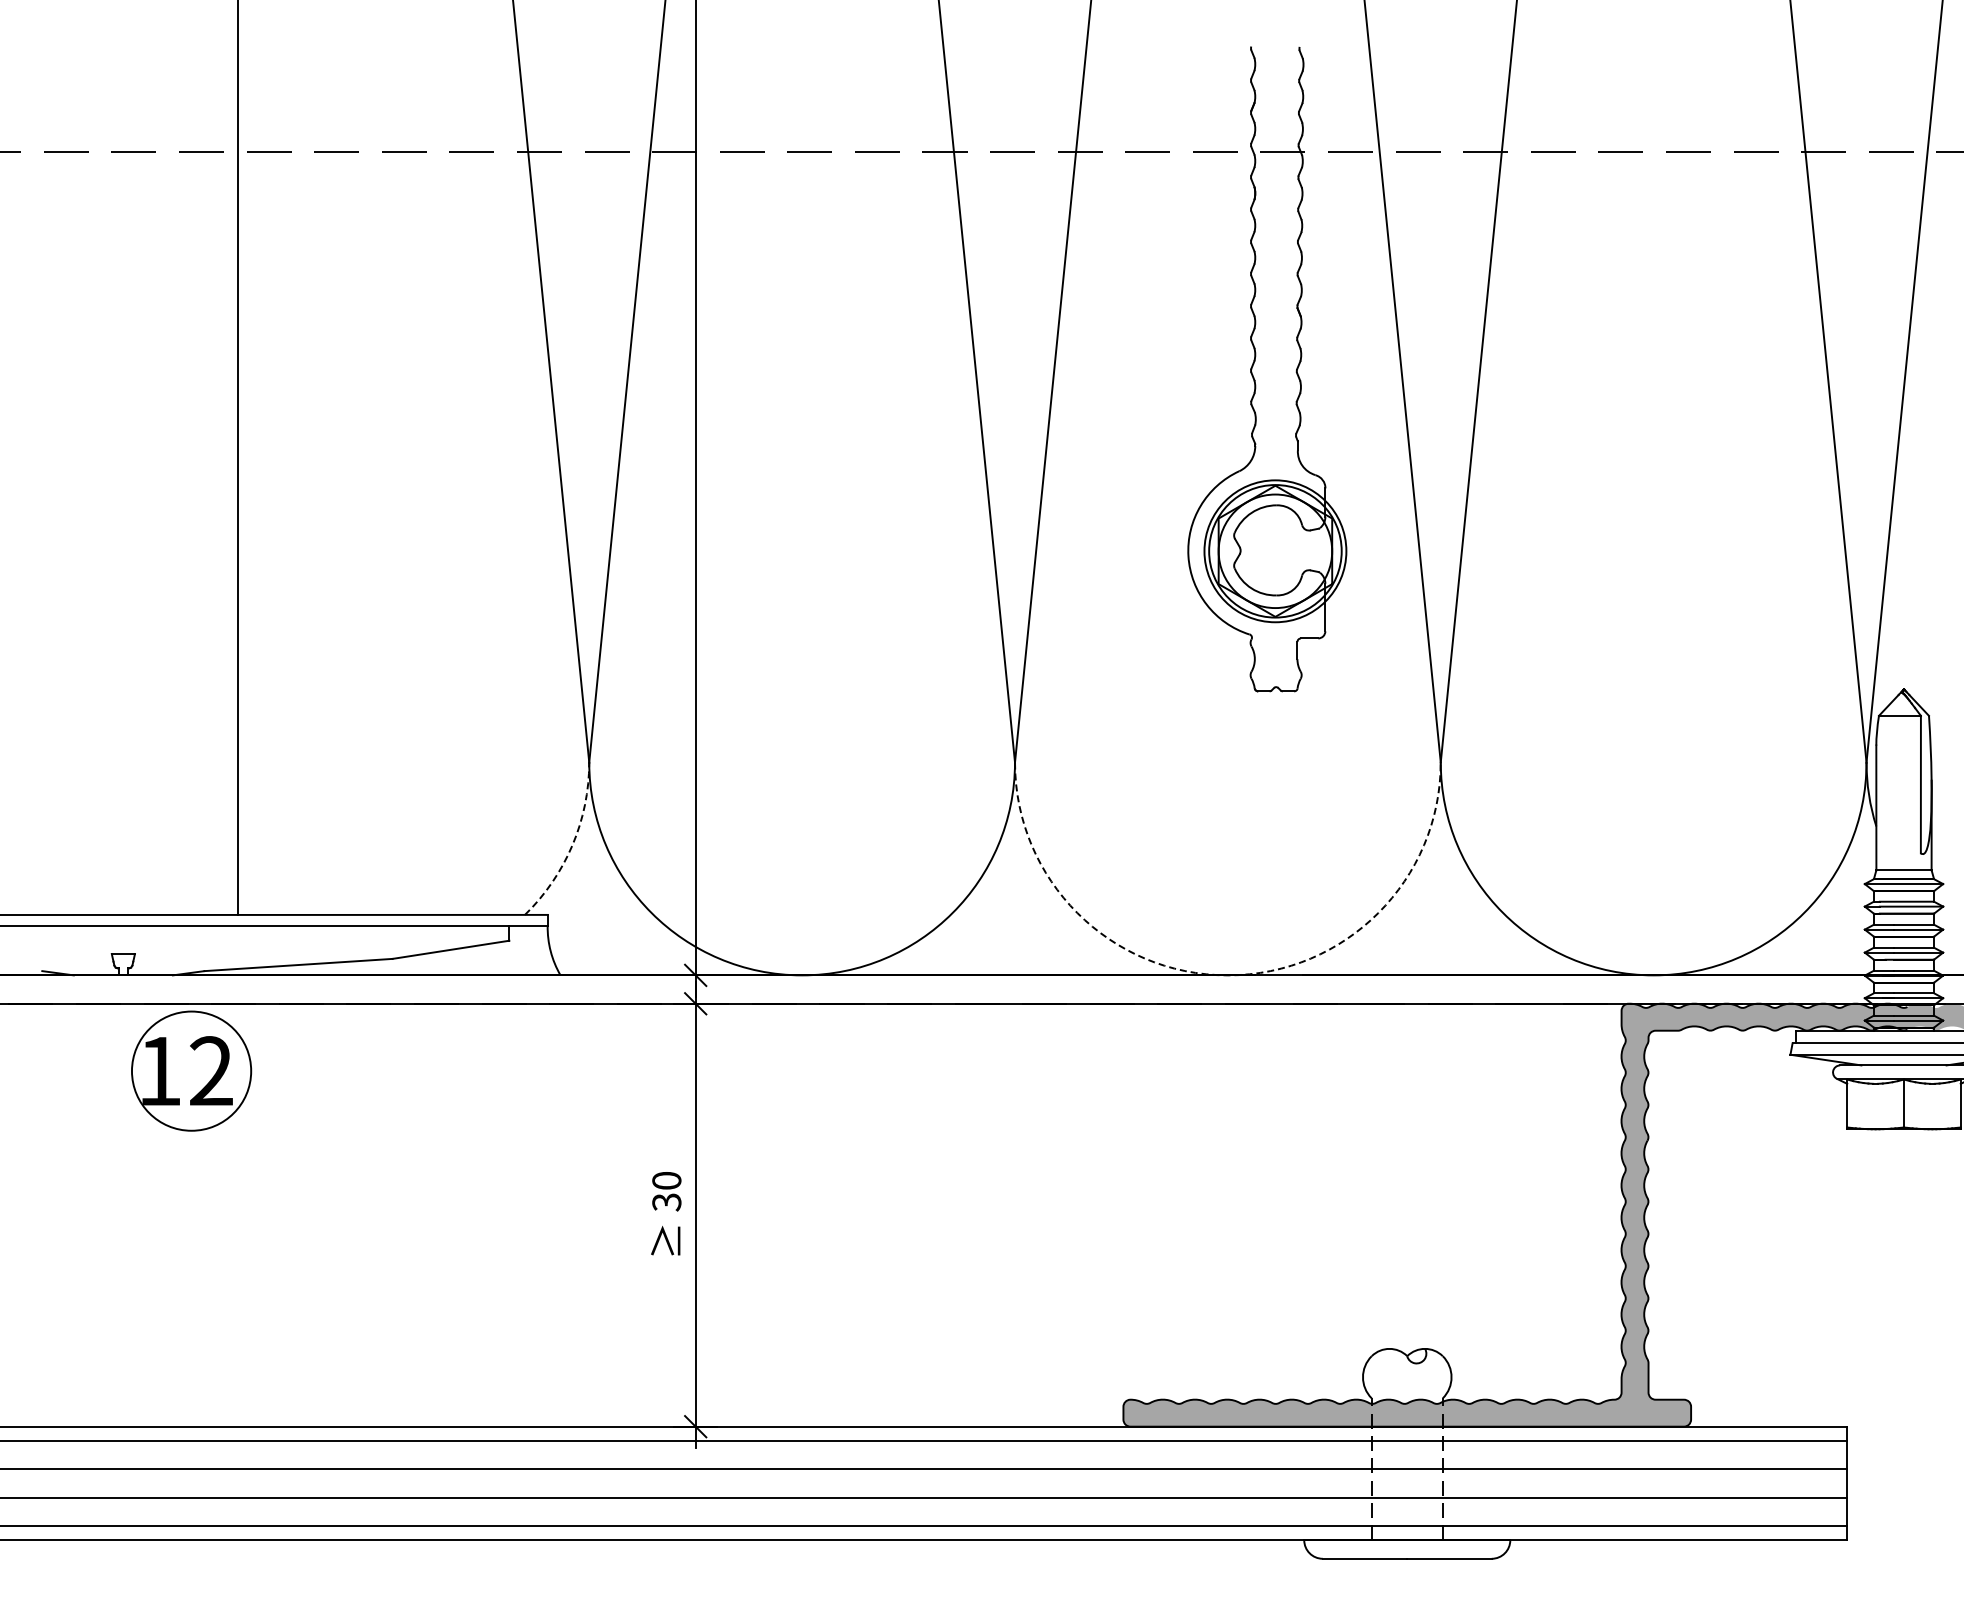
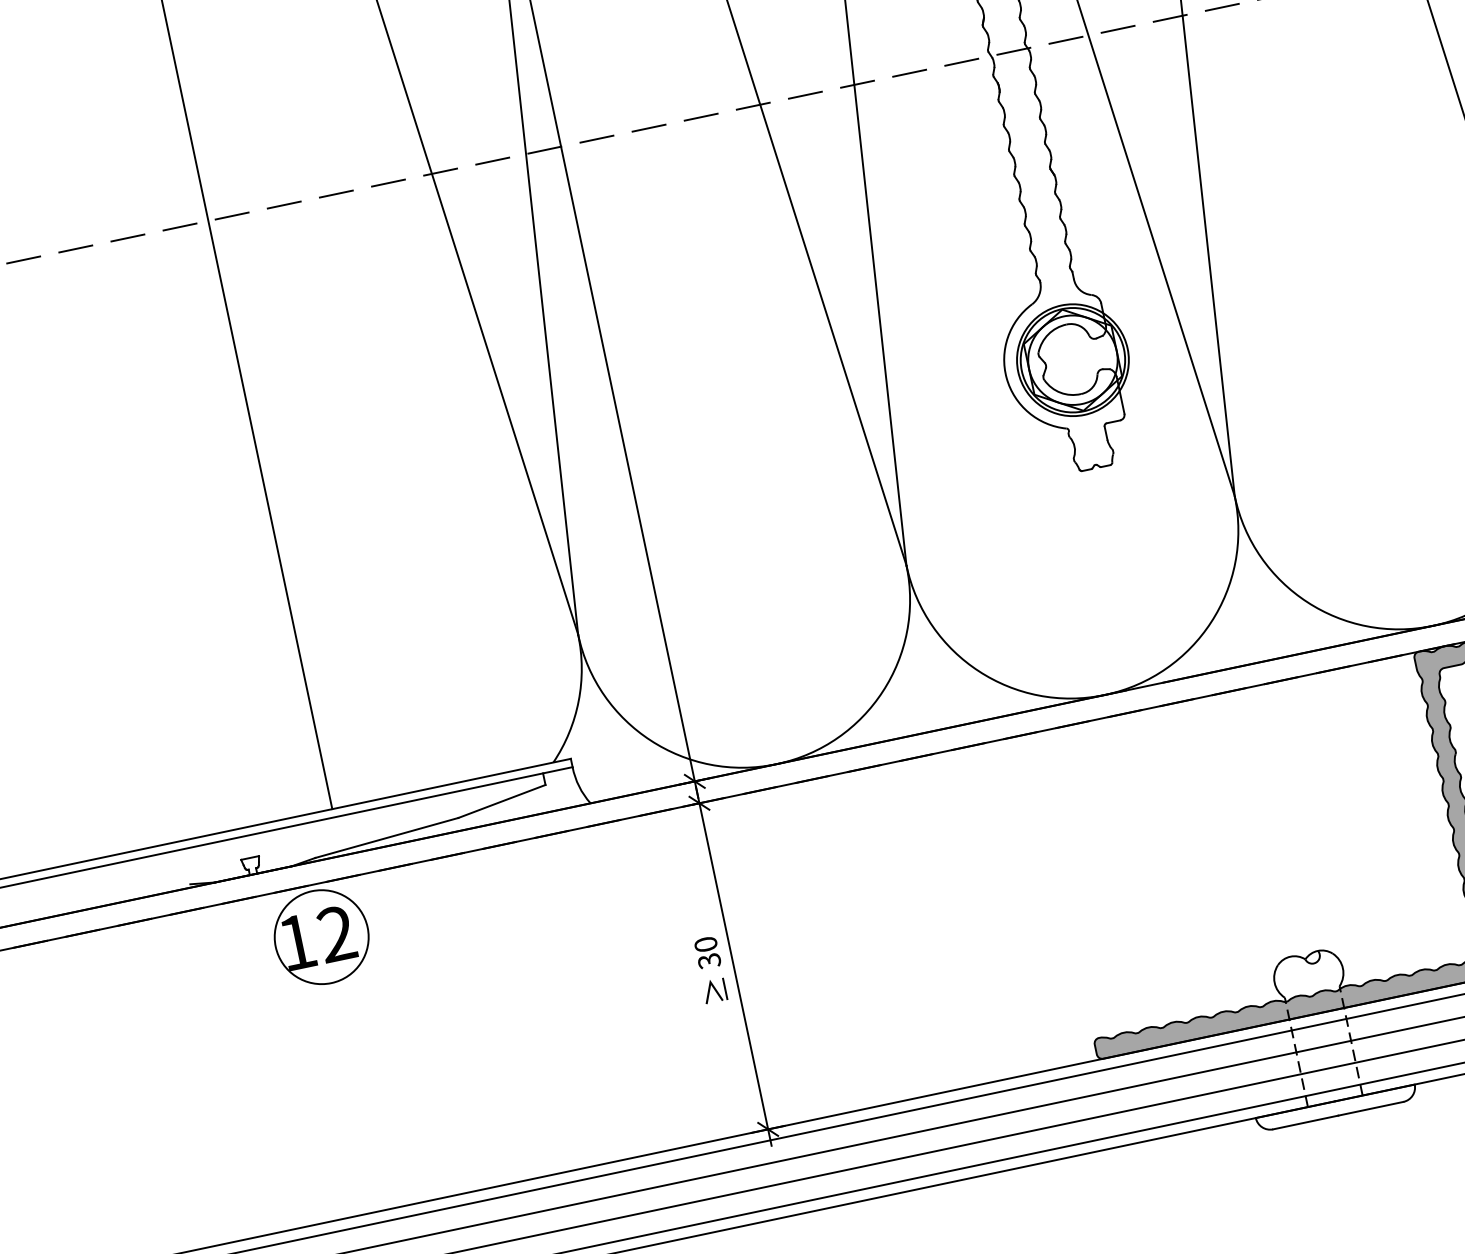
arc: (572, 845) -> (578, 701), dashed -> solid
arc: (1227, 975) -> (1104, 695), dashed -> solid

